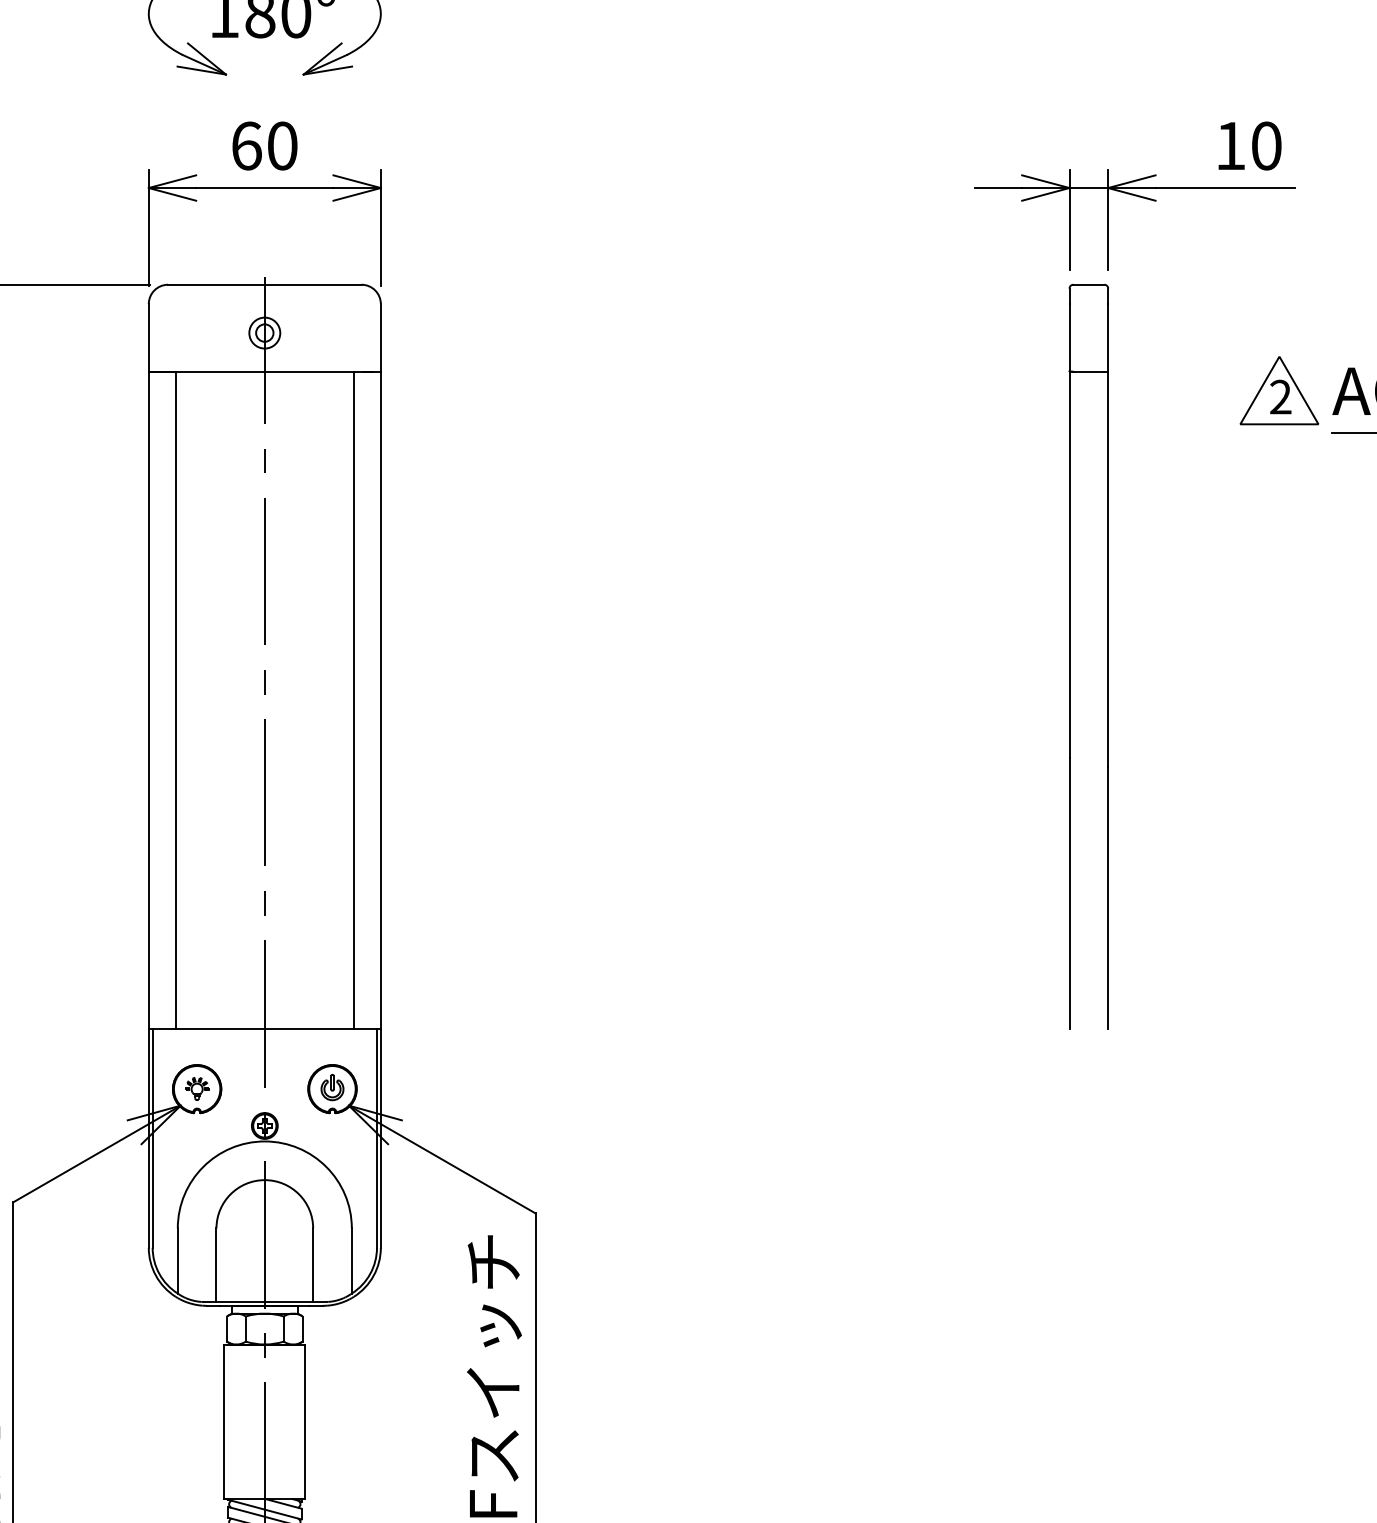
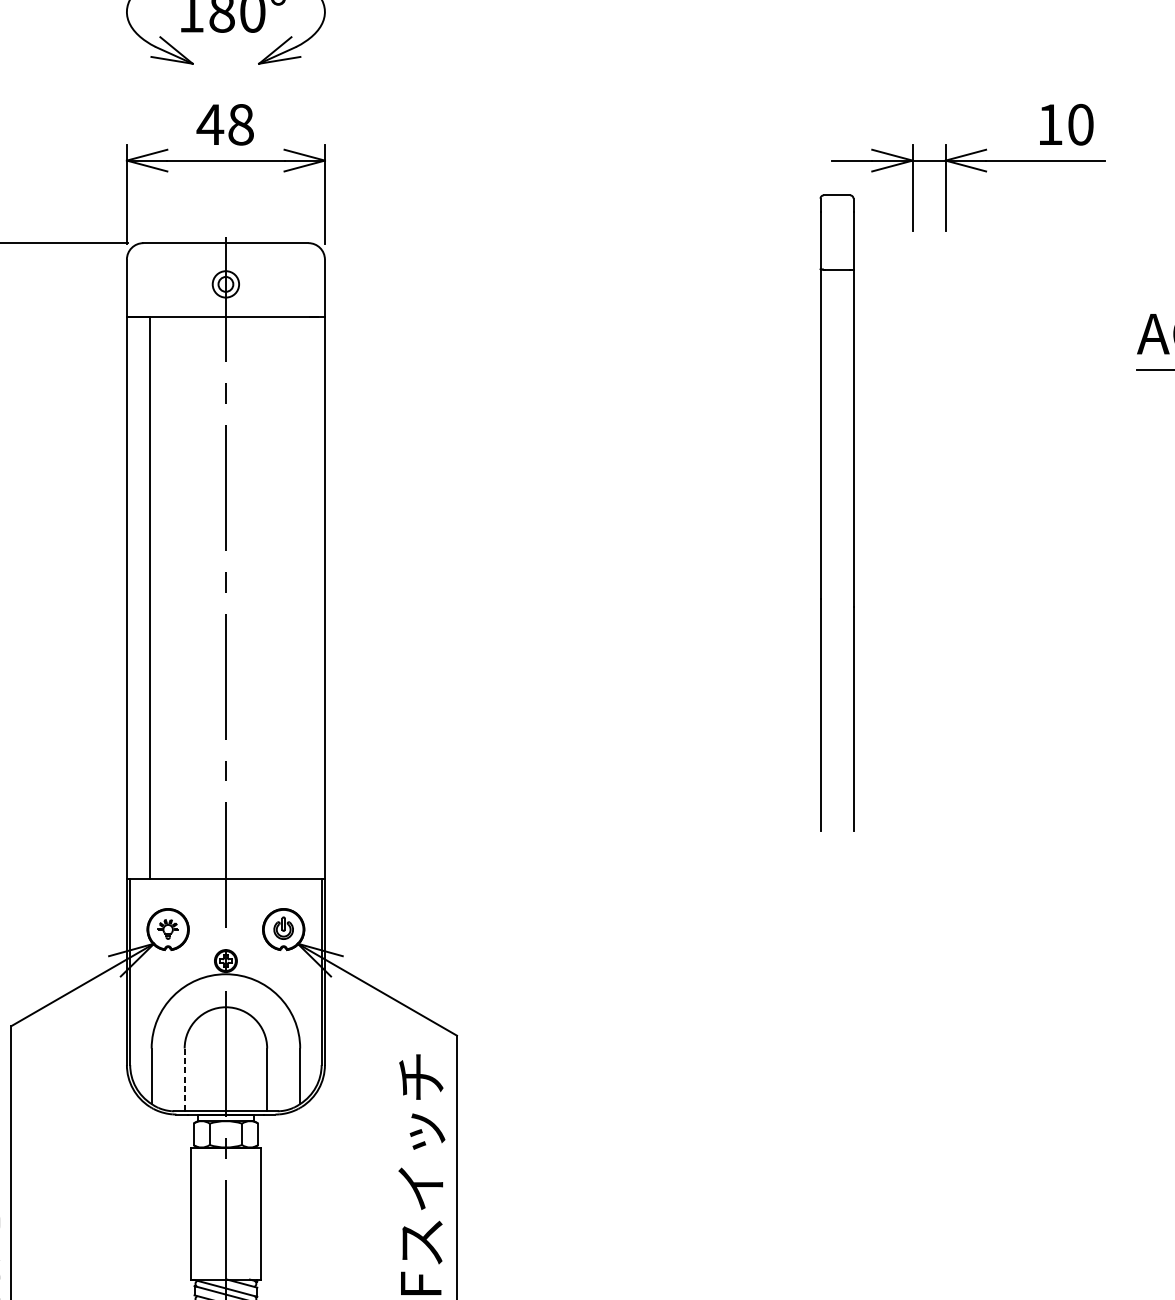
text: (263, 145) -> (224, 124), 60 -> 48
part: (1279, 390) -> (1091, 333), removed
part: (1070, 656) -> (821, 512), moved
line: (353, 700) -> (301, 597), removed
line: (216, 1265) -> (184, 1080), solid -> dashed

